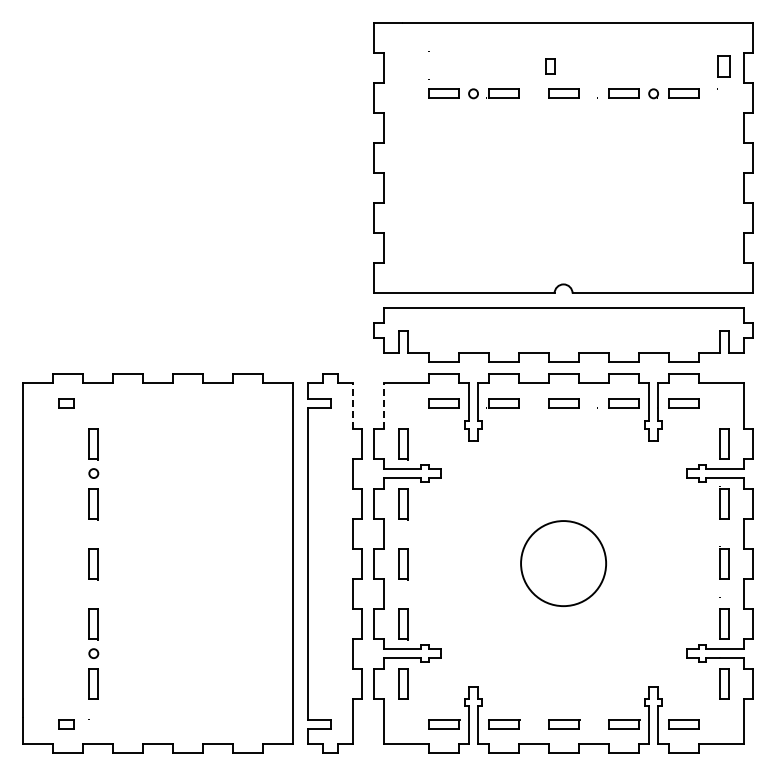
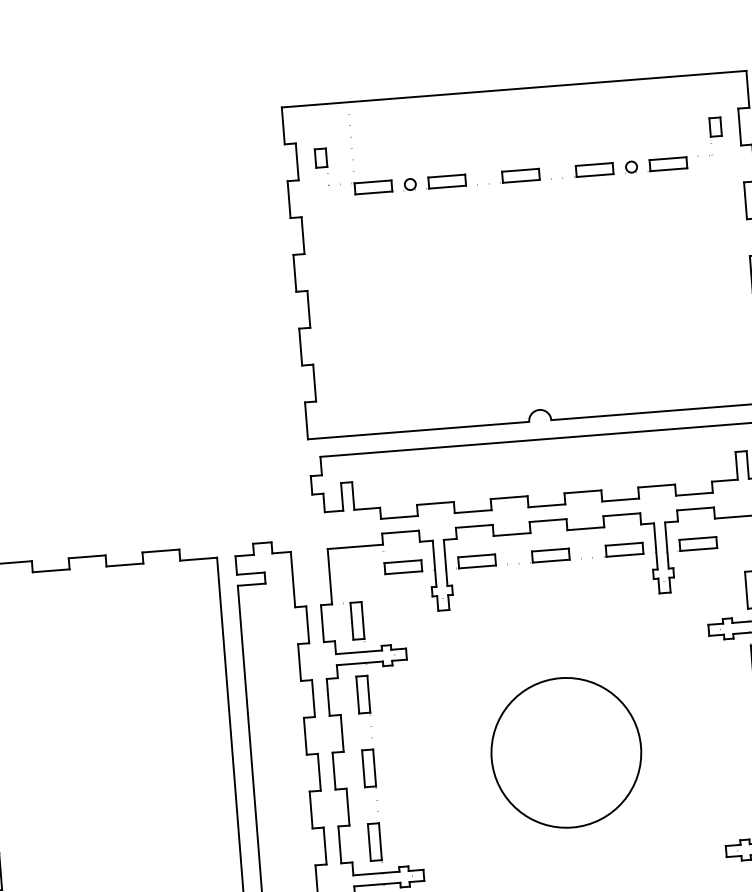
part: (550, 66) -> (321, 157), moved
part: (724, 66) -> (715, 126), size x0.71
line: (353, 406) -> (293, 580), dashed -> solid
line: (383, 406) -> (329, 577), dashed -> solid
circle: (563, 563) -> (566, 752), size x1.43

